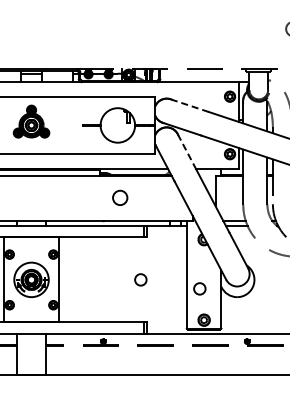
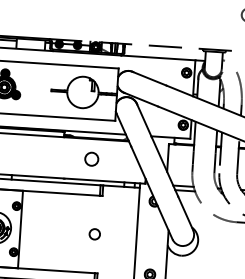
line: (189, 105) -> (149, 78), dashed -> solid
line: (186, 151) -> (143, 120), dashed -> solid
circle: (120, 197) -> (92, 158), moved
circle: (199, 288) -> (147, 245), removed

